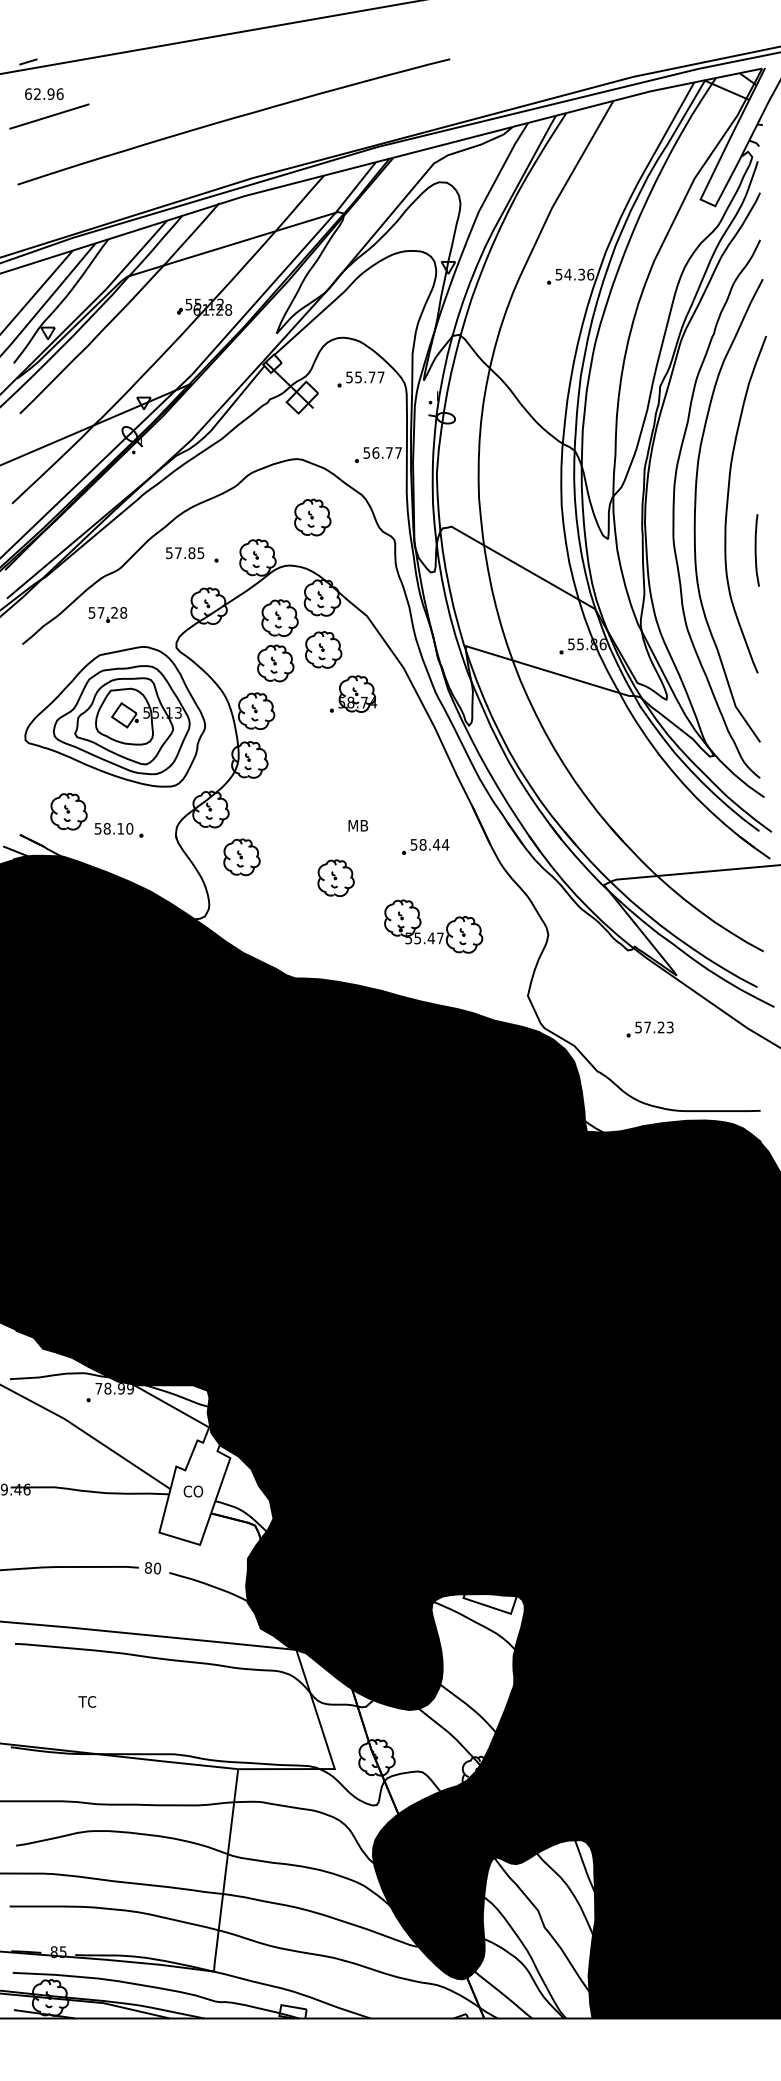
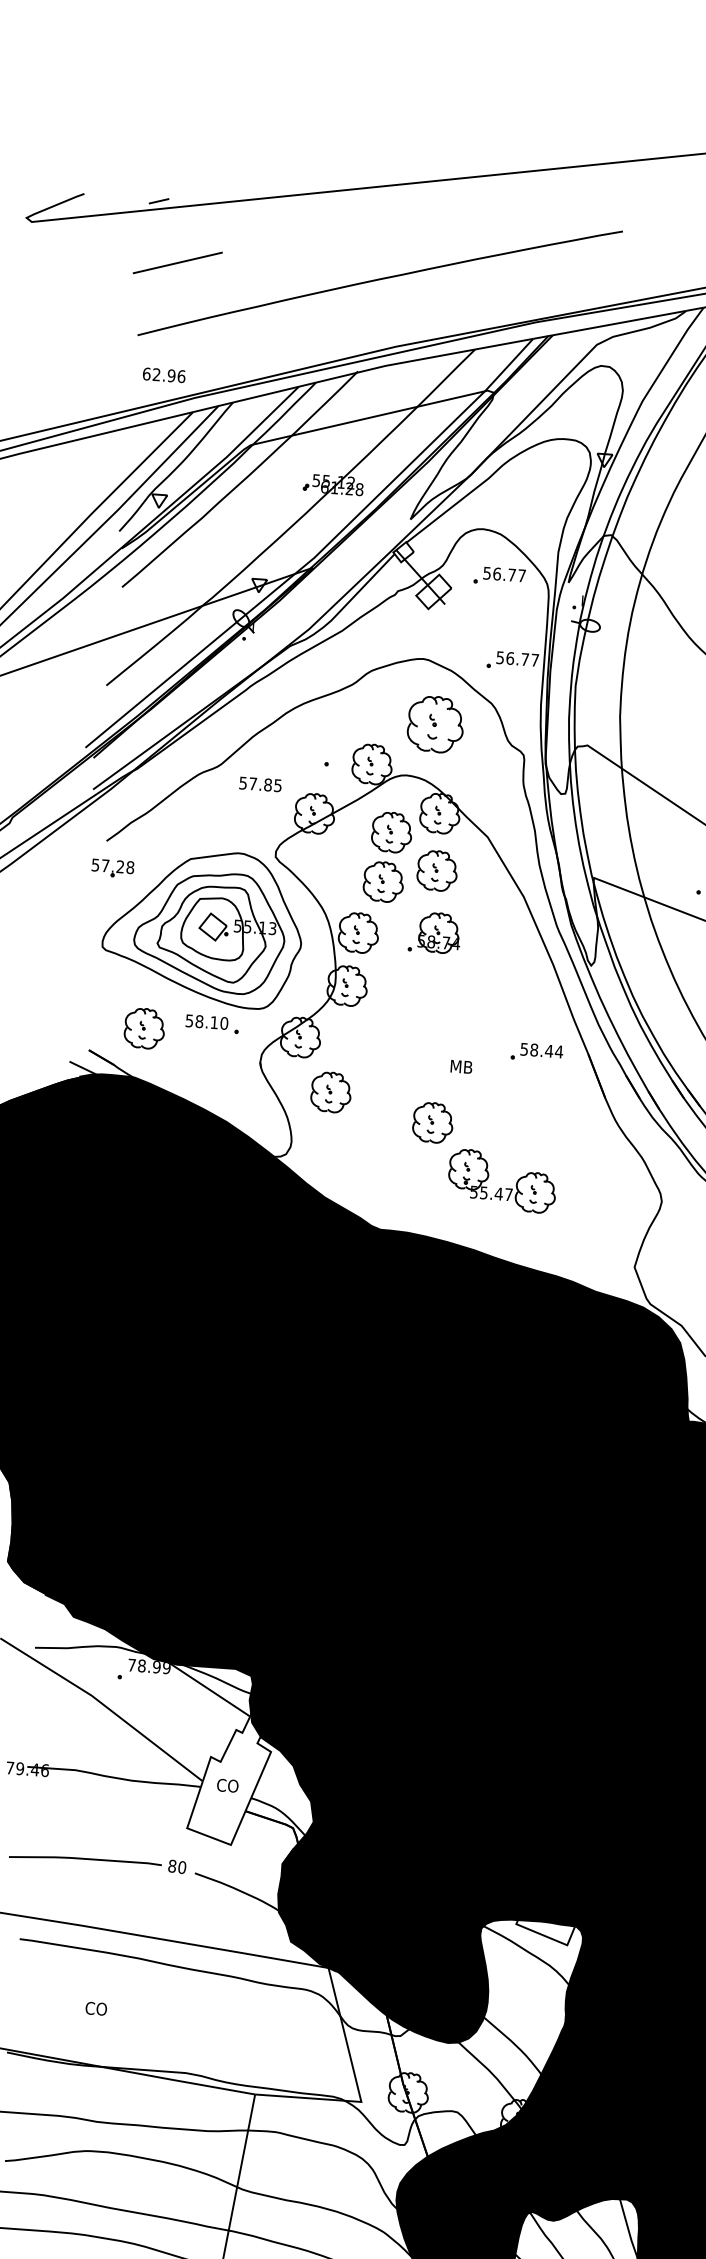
text: (44, 94) -> (164, 375), moved
text: (358, 377) -> (497, 574), 55.77 -> 56.77
part: (312, 517) -> (435, 724), size x1.4
text: (185, 553) -> (260, 784), moved
part: (107, 614) -> (112, 868), moved
part: (353, 693) -> (434, 932), moved
part: (118, 830) -> (211, 1024), moved
part: (425, 846) -> (536, 1052), moved
part: (433, 926) -> (502, 1181), moved
text: (88, 1701) -> (95, 2008), TC -> CO

